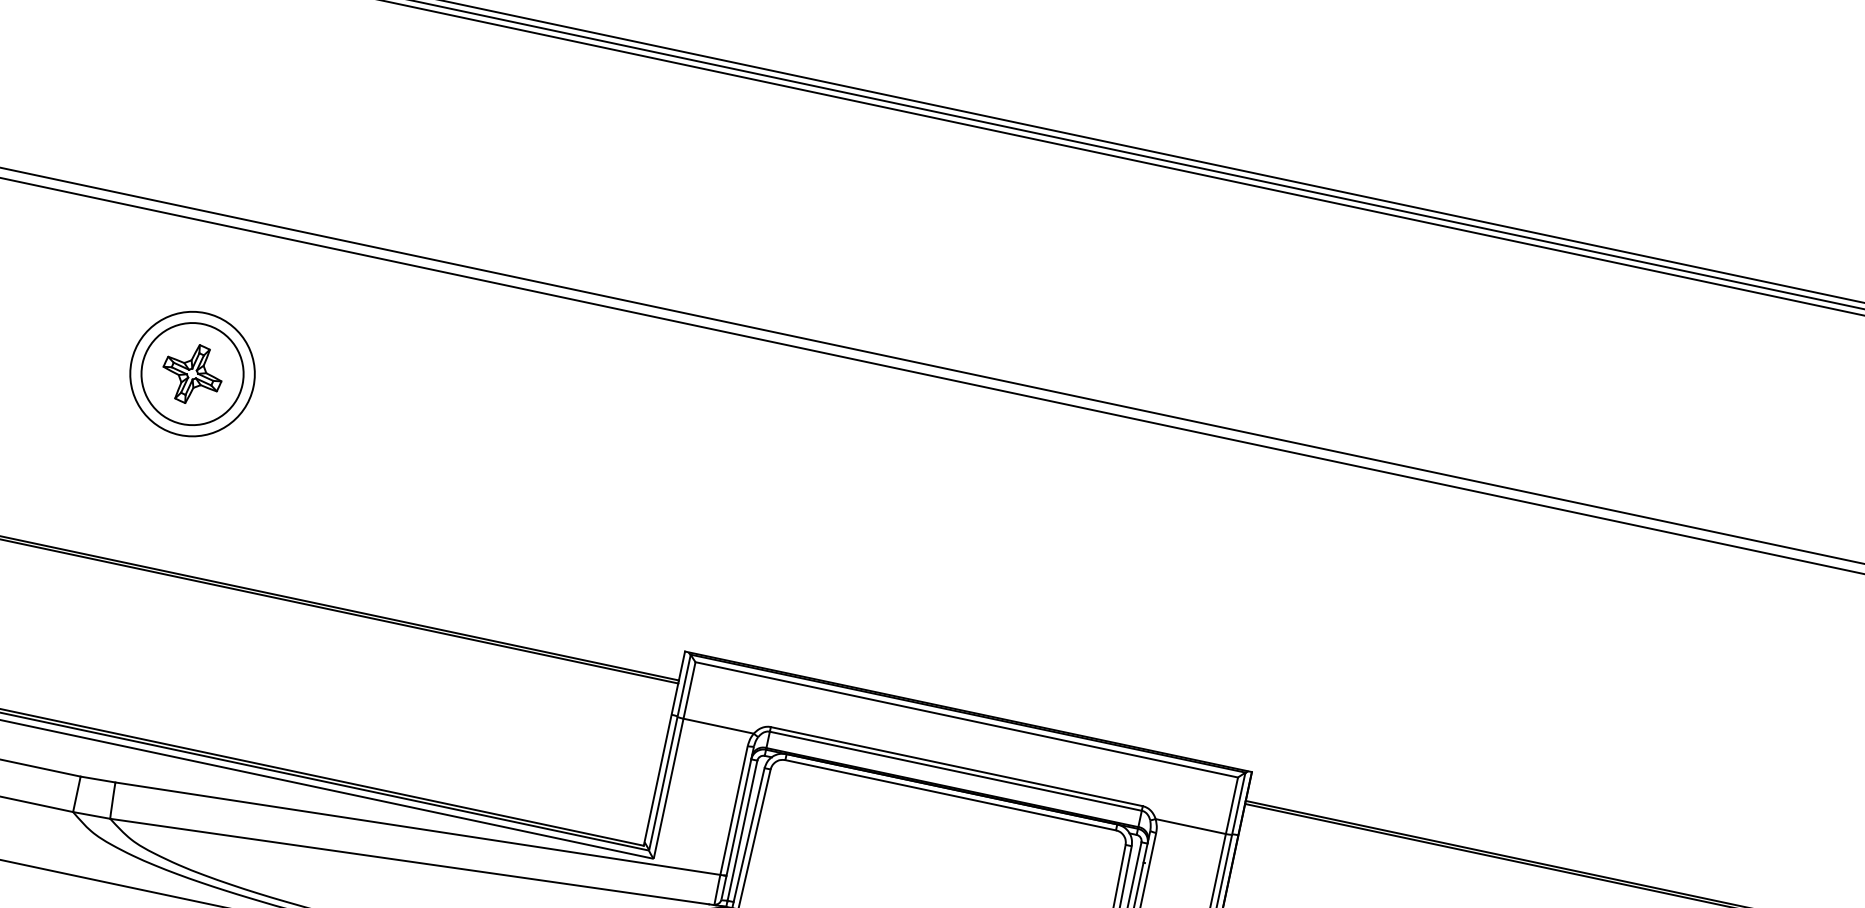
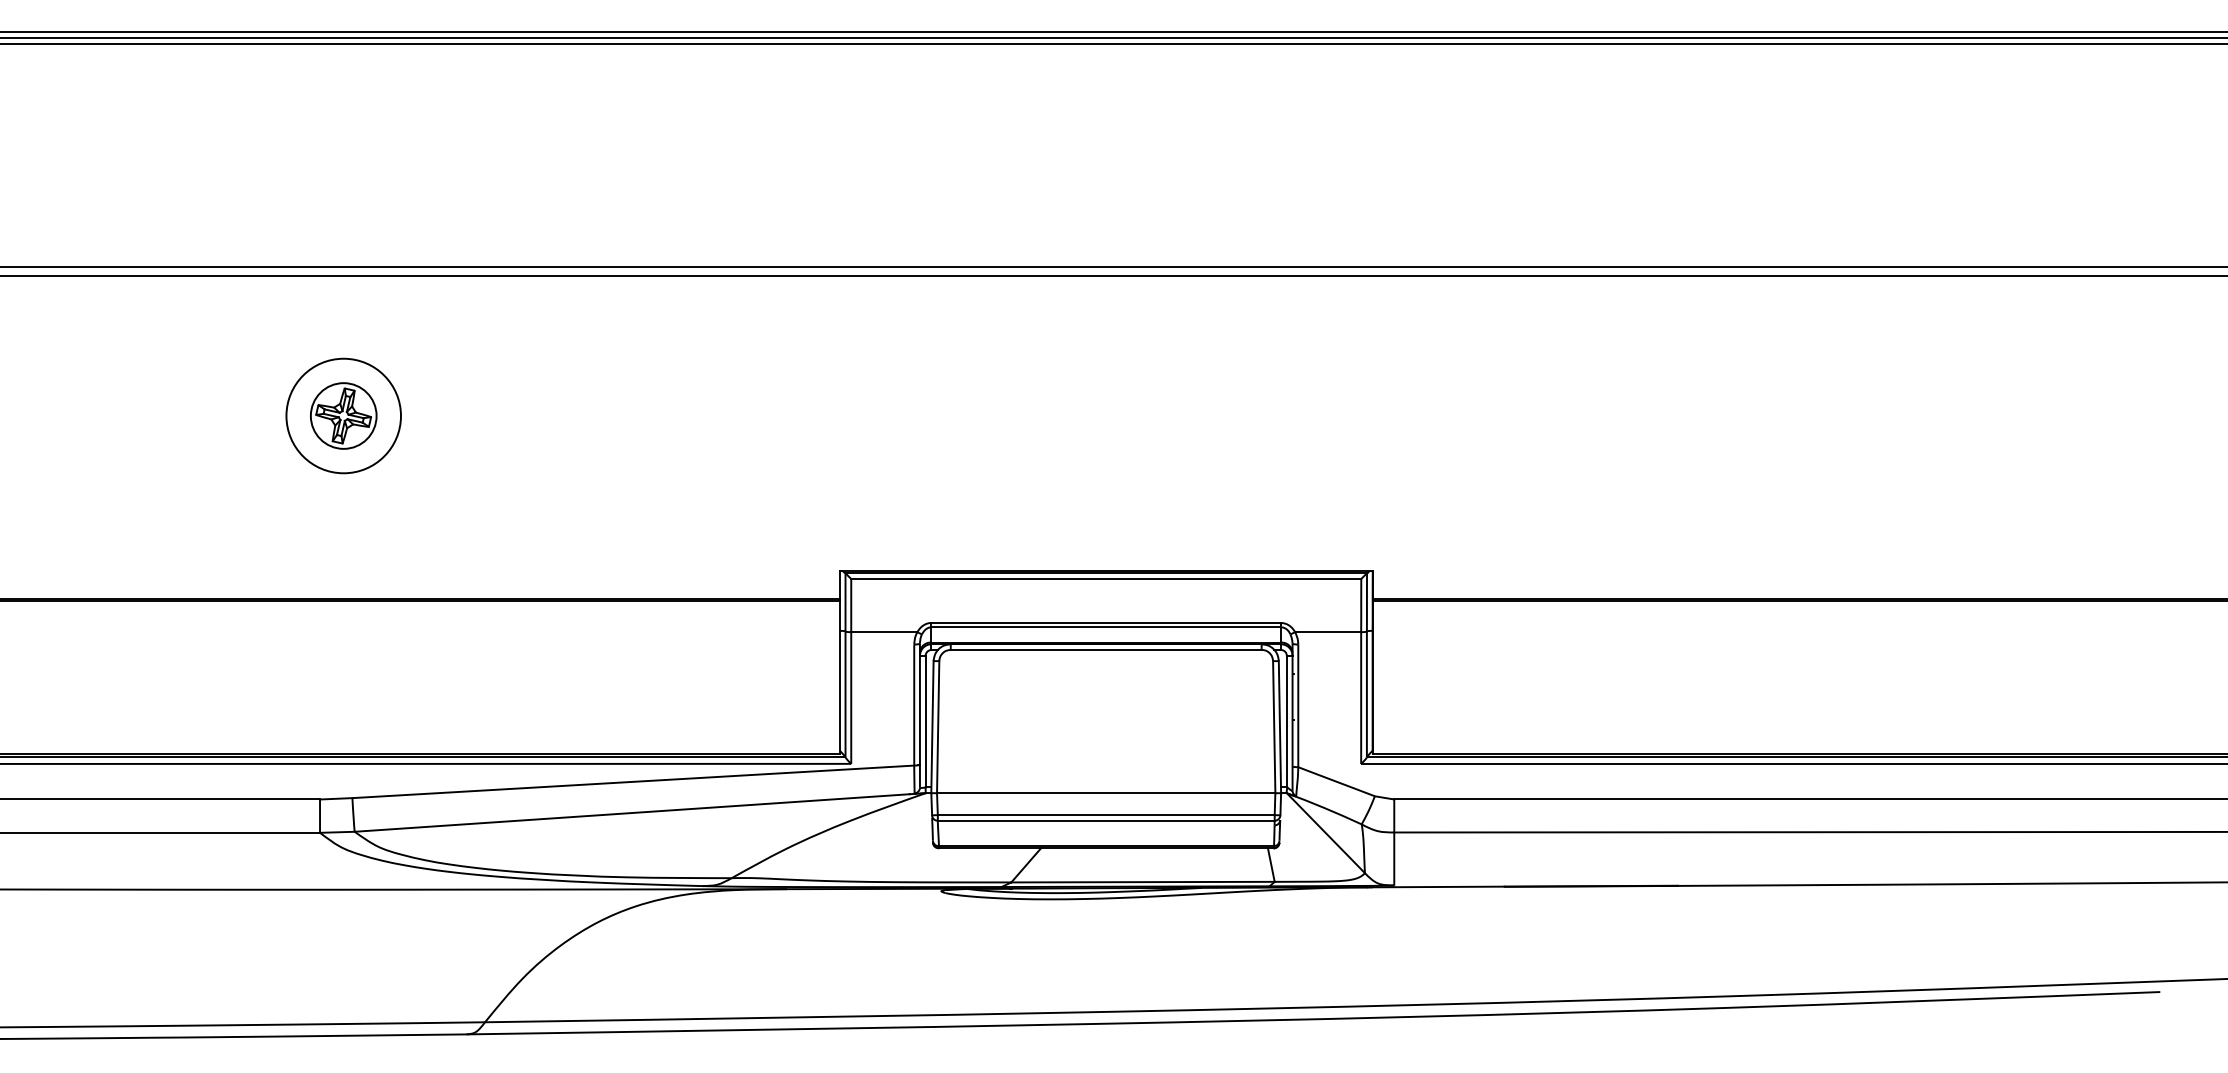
circle: (192, 373) -> (343, 415), size x0.7

